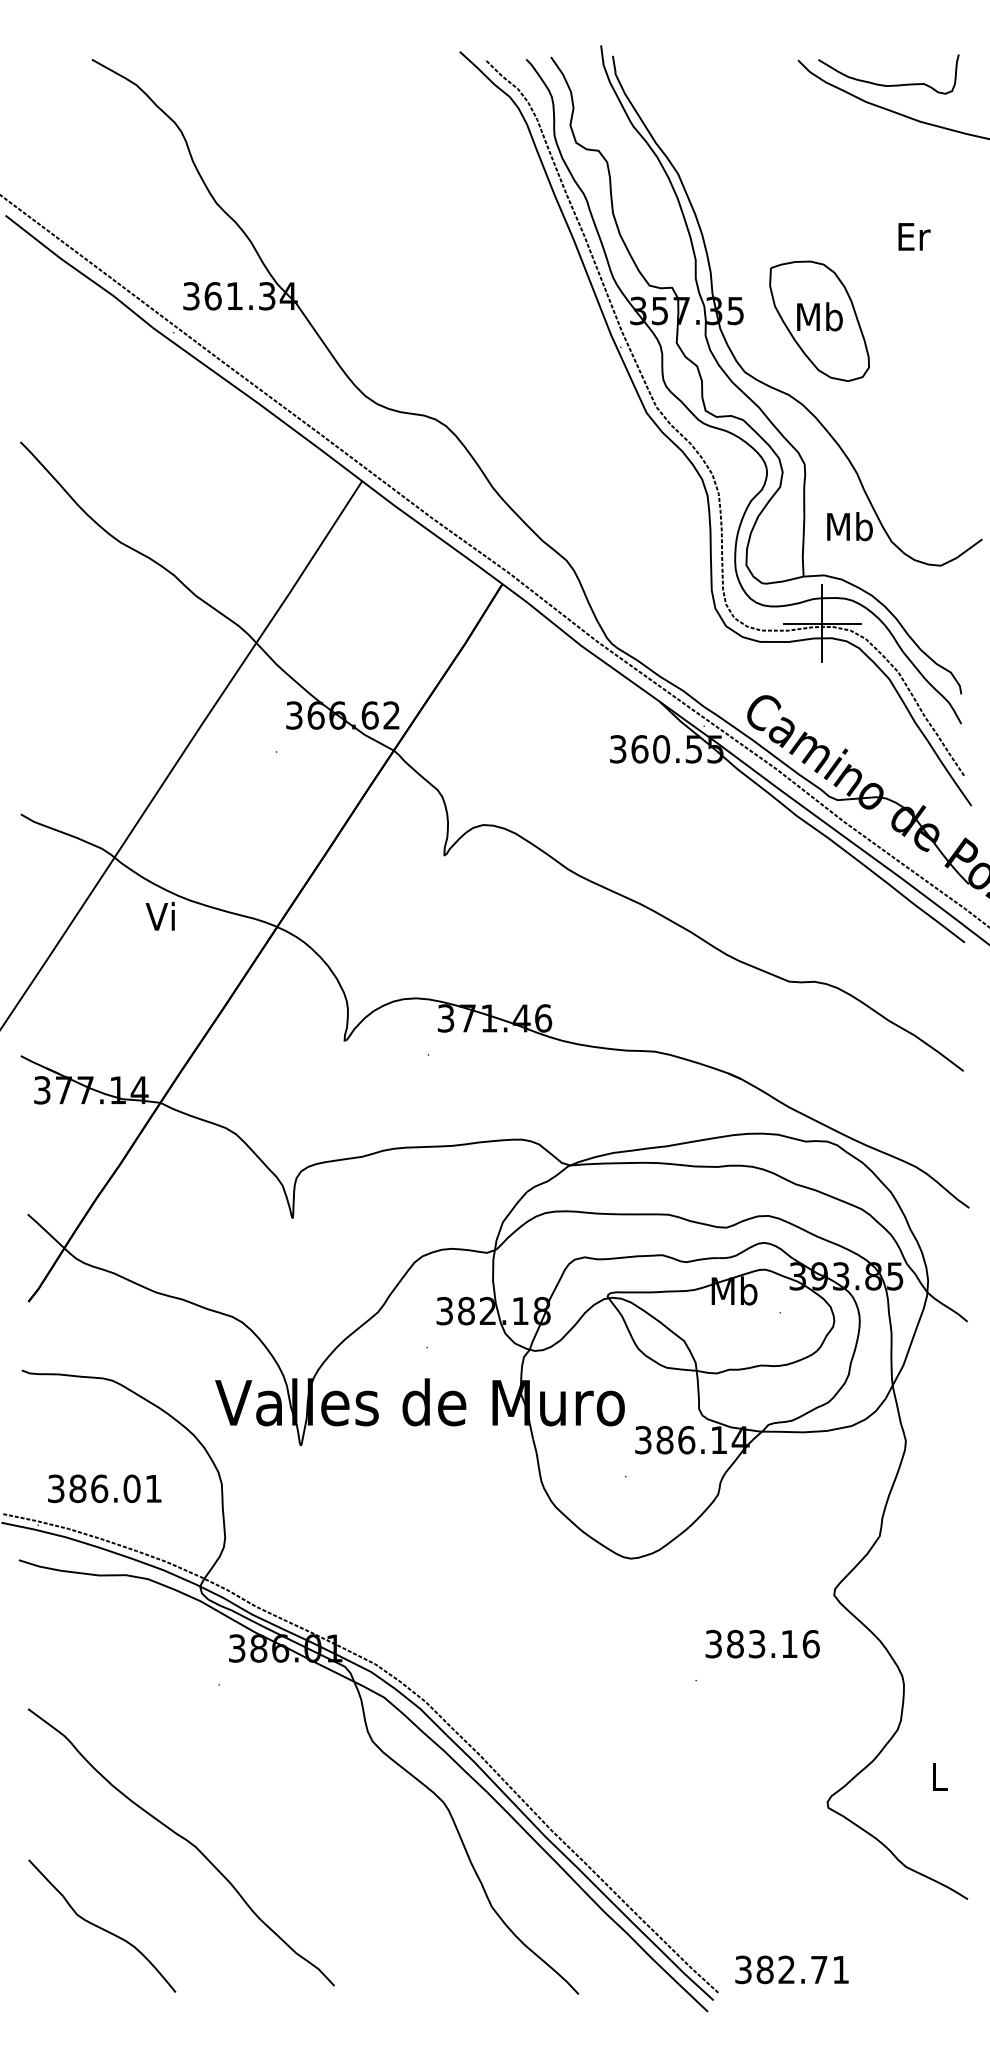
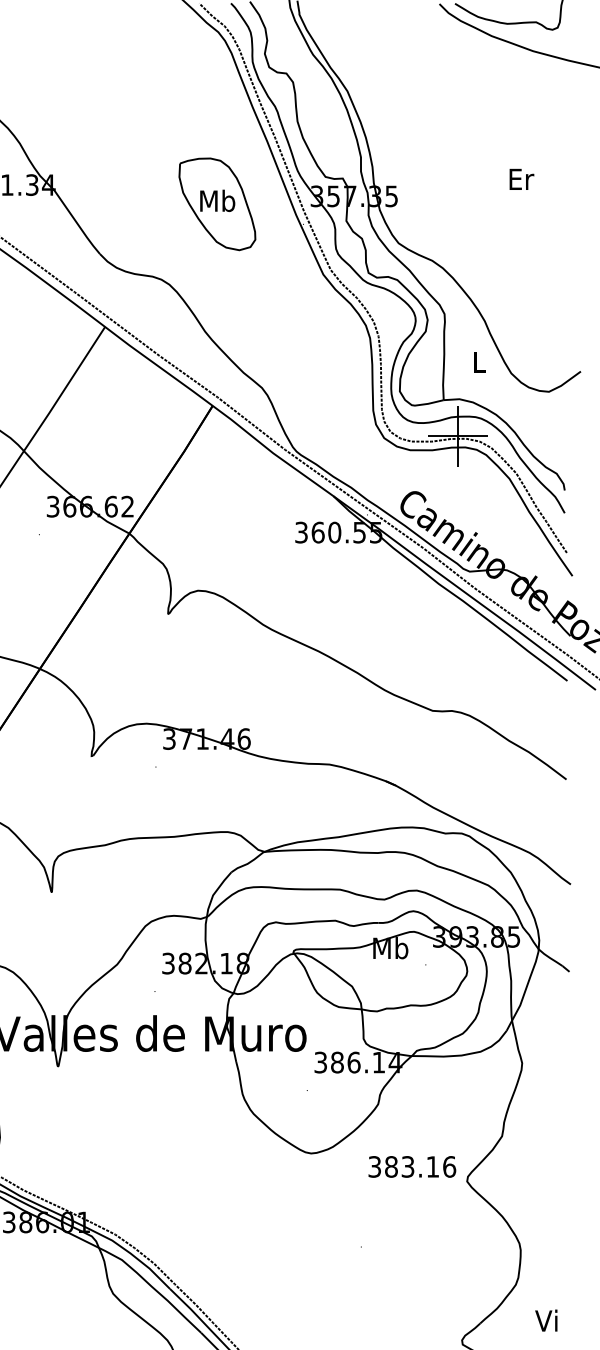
text: (914, 236) -> (521, 179), moved
part: (819, 320) -> (217, 203), moved
text: (849, 526) -> (478, 361), Mb -> L
text: (762, 1644) -> (412, 1167), moved
text: (936, 1776) -> (545, 1320), L -> Vi

